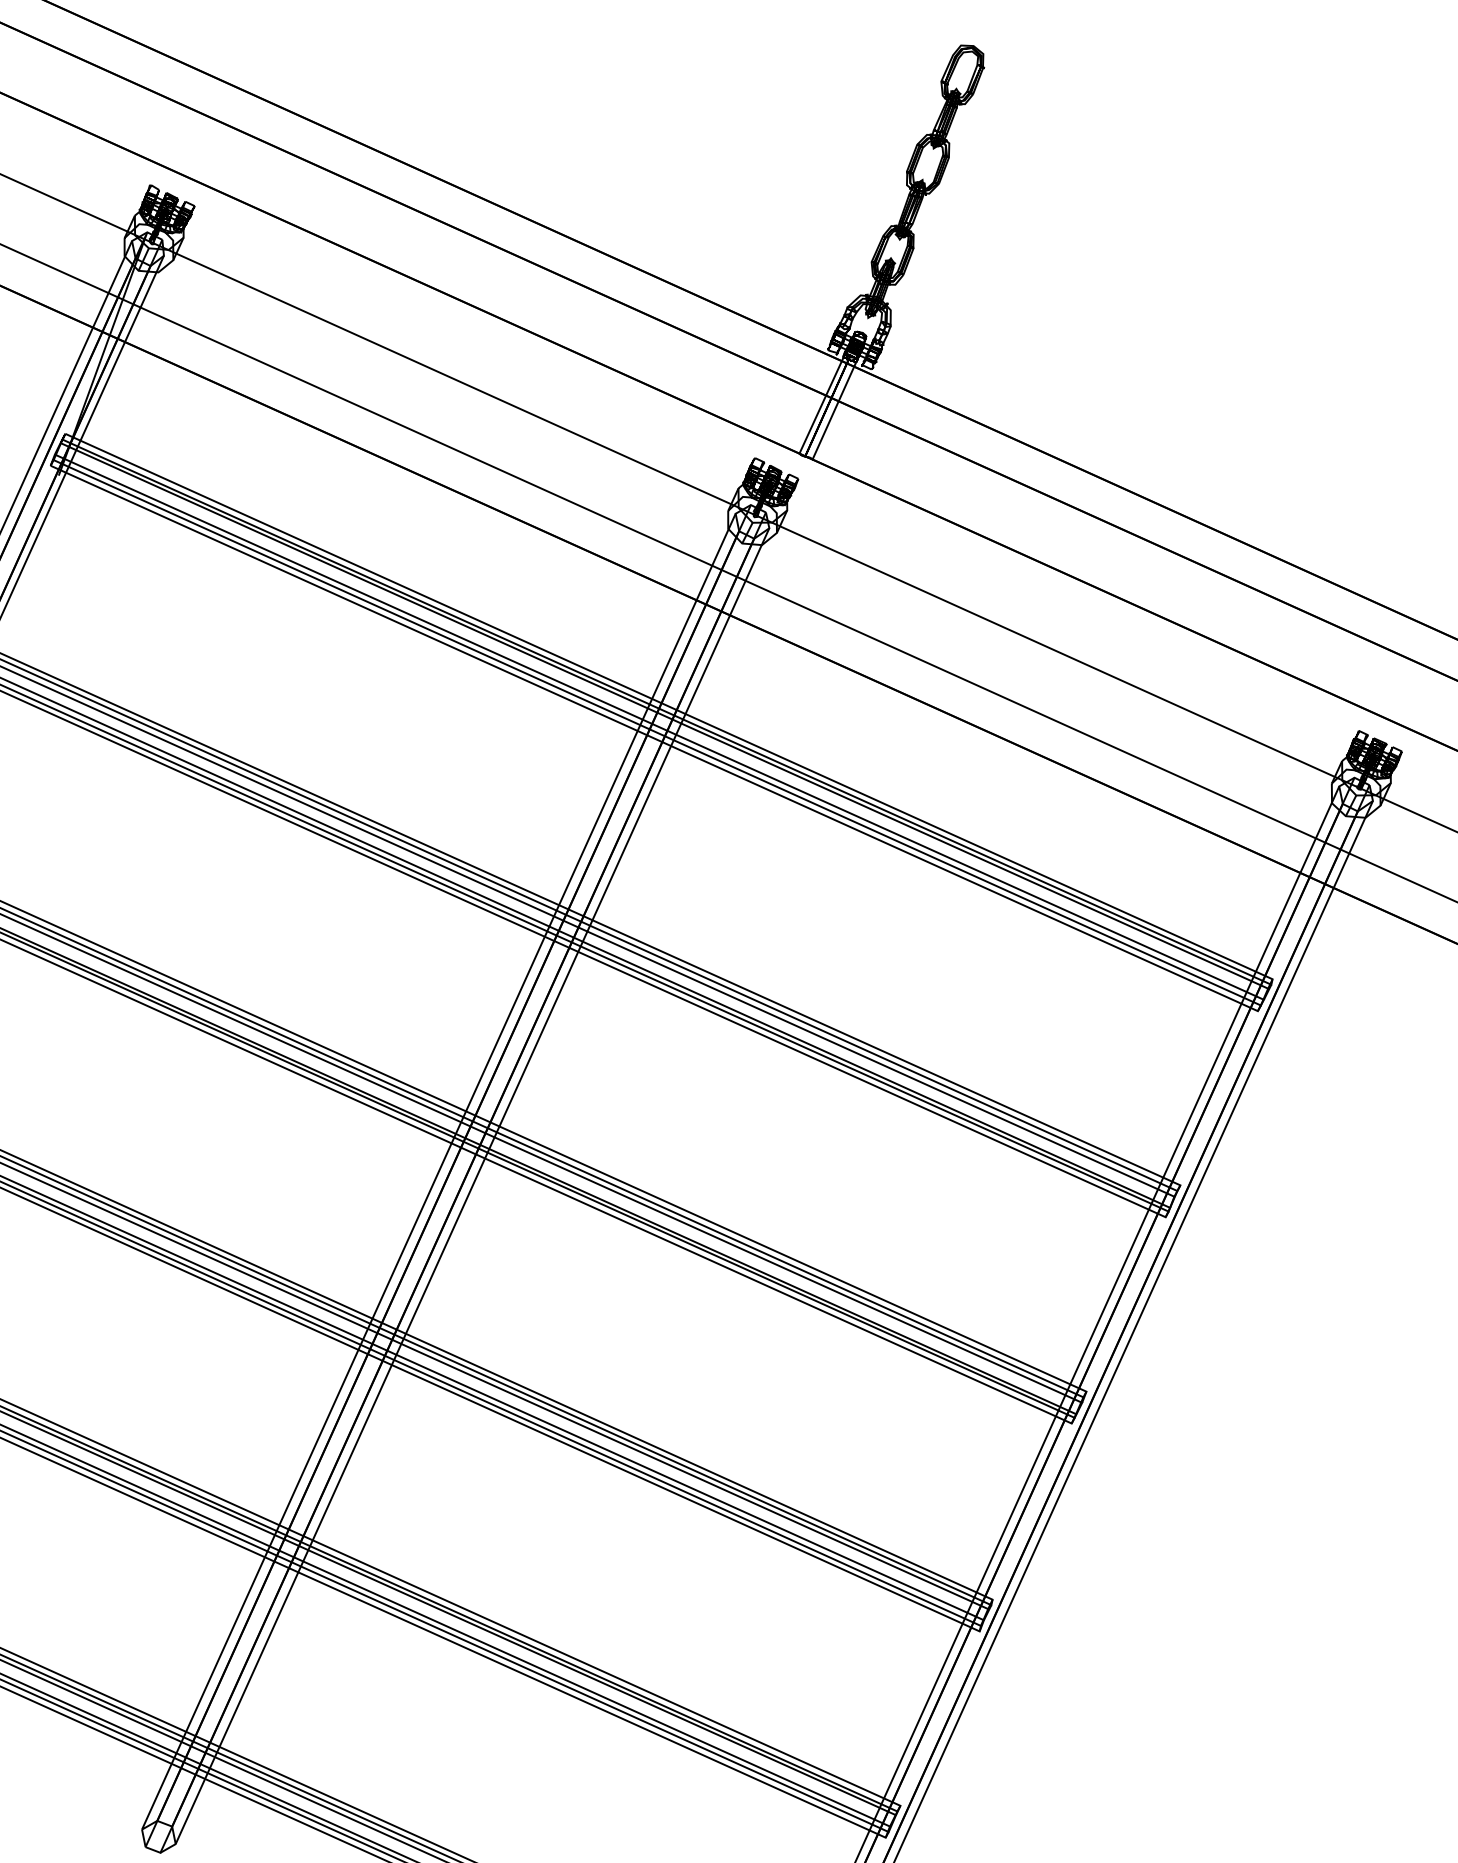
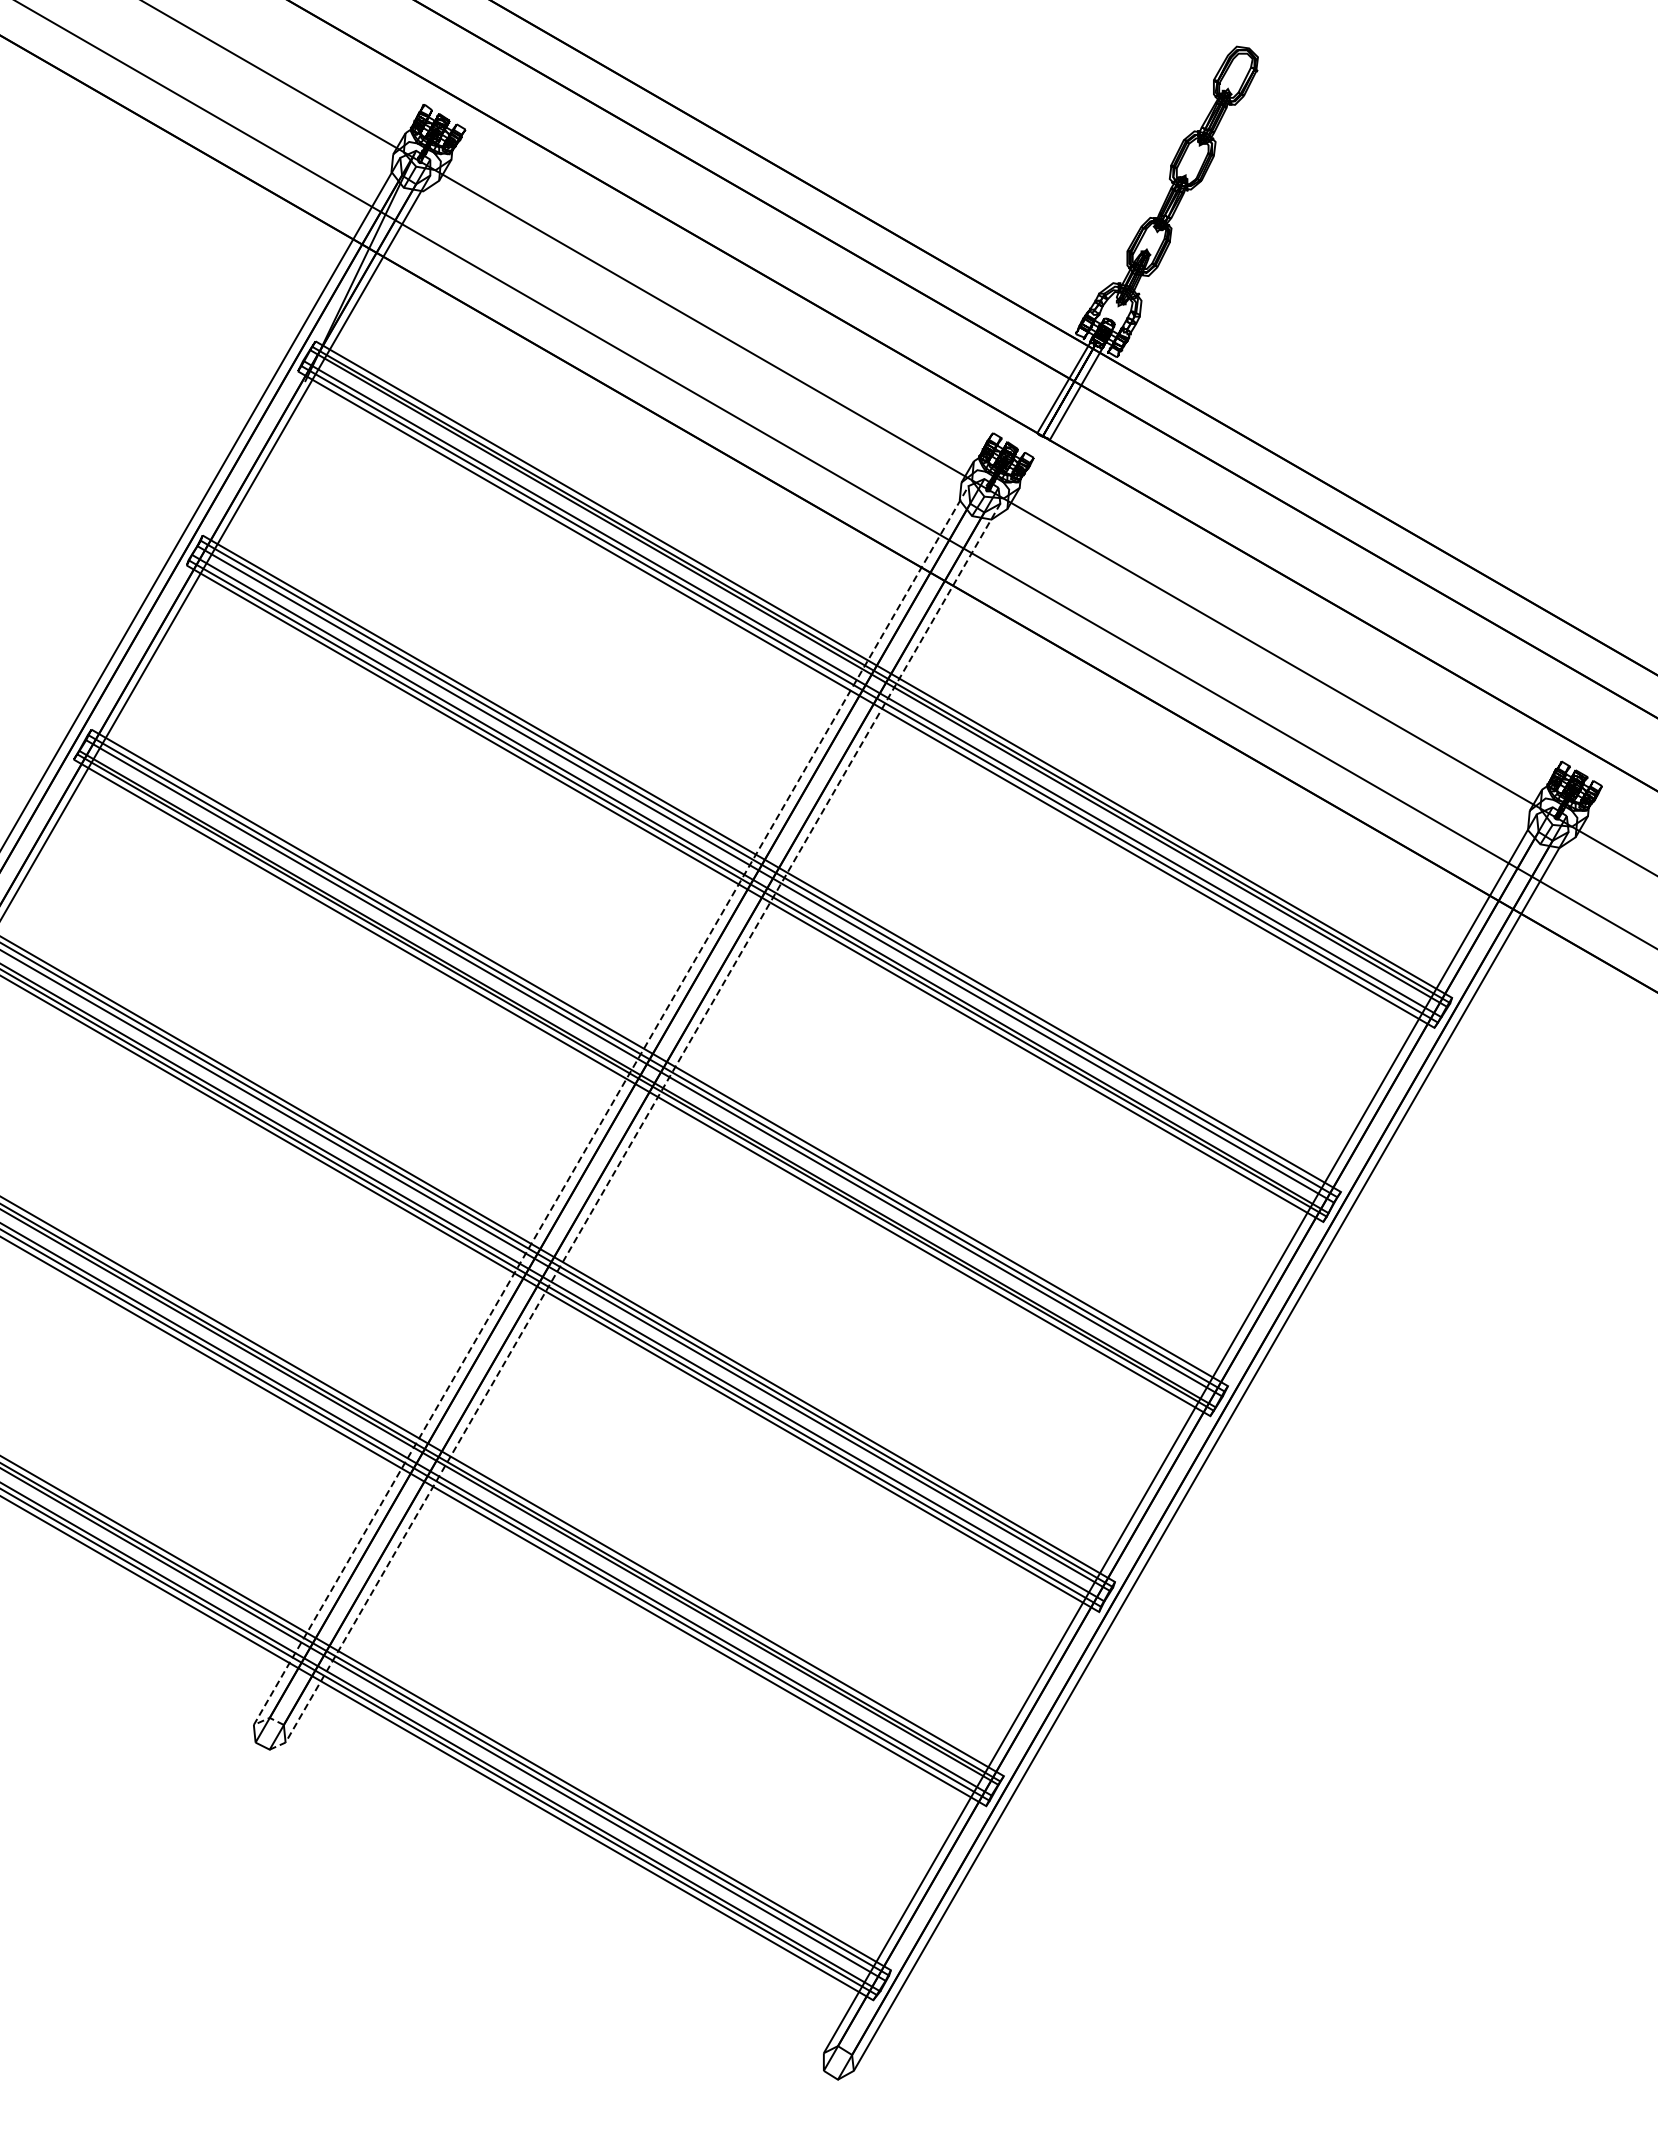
line: (431, 1187) -> (602, 1120), solid -> dashed
line: (468, 1195) -> (638, 1131), solid -> dashed

